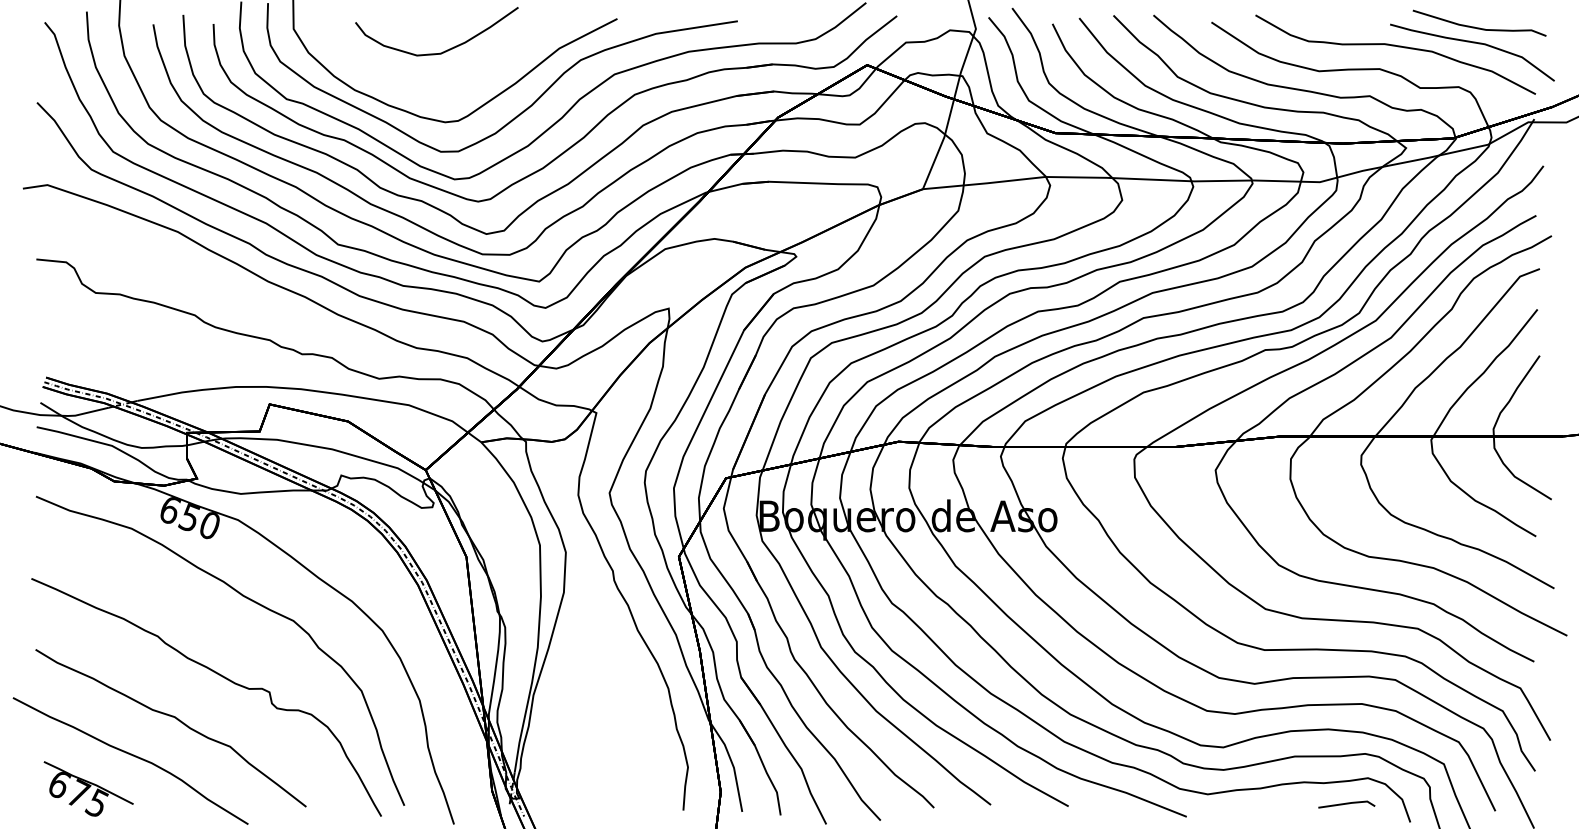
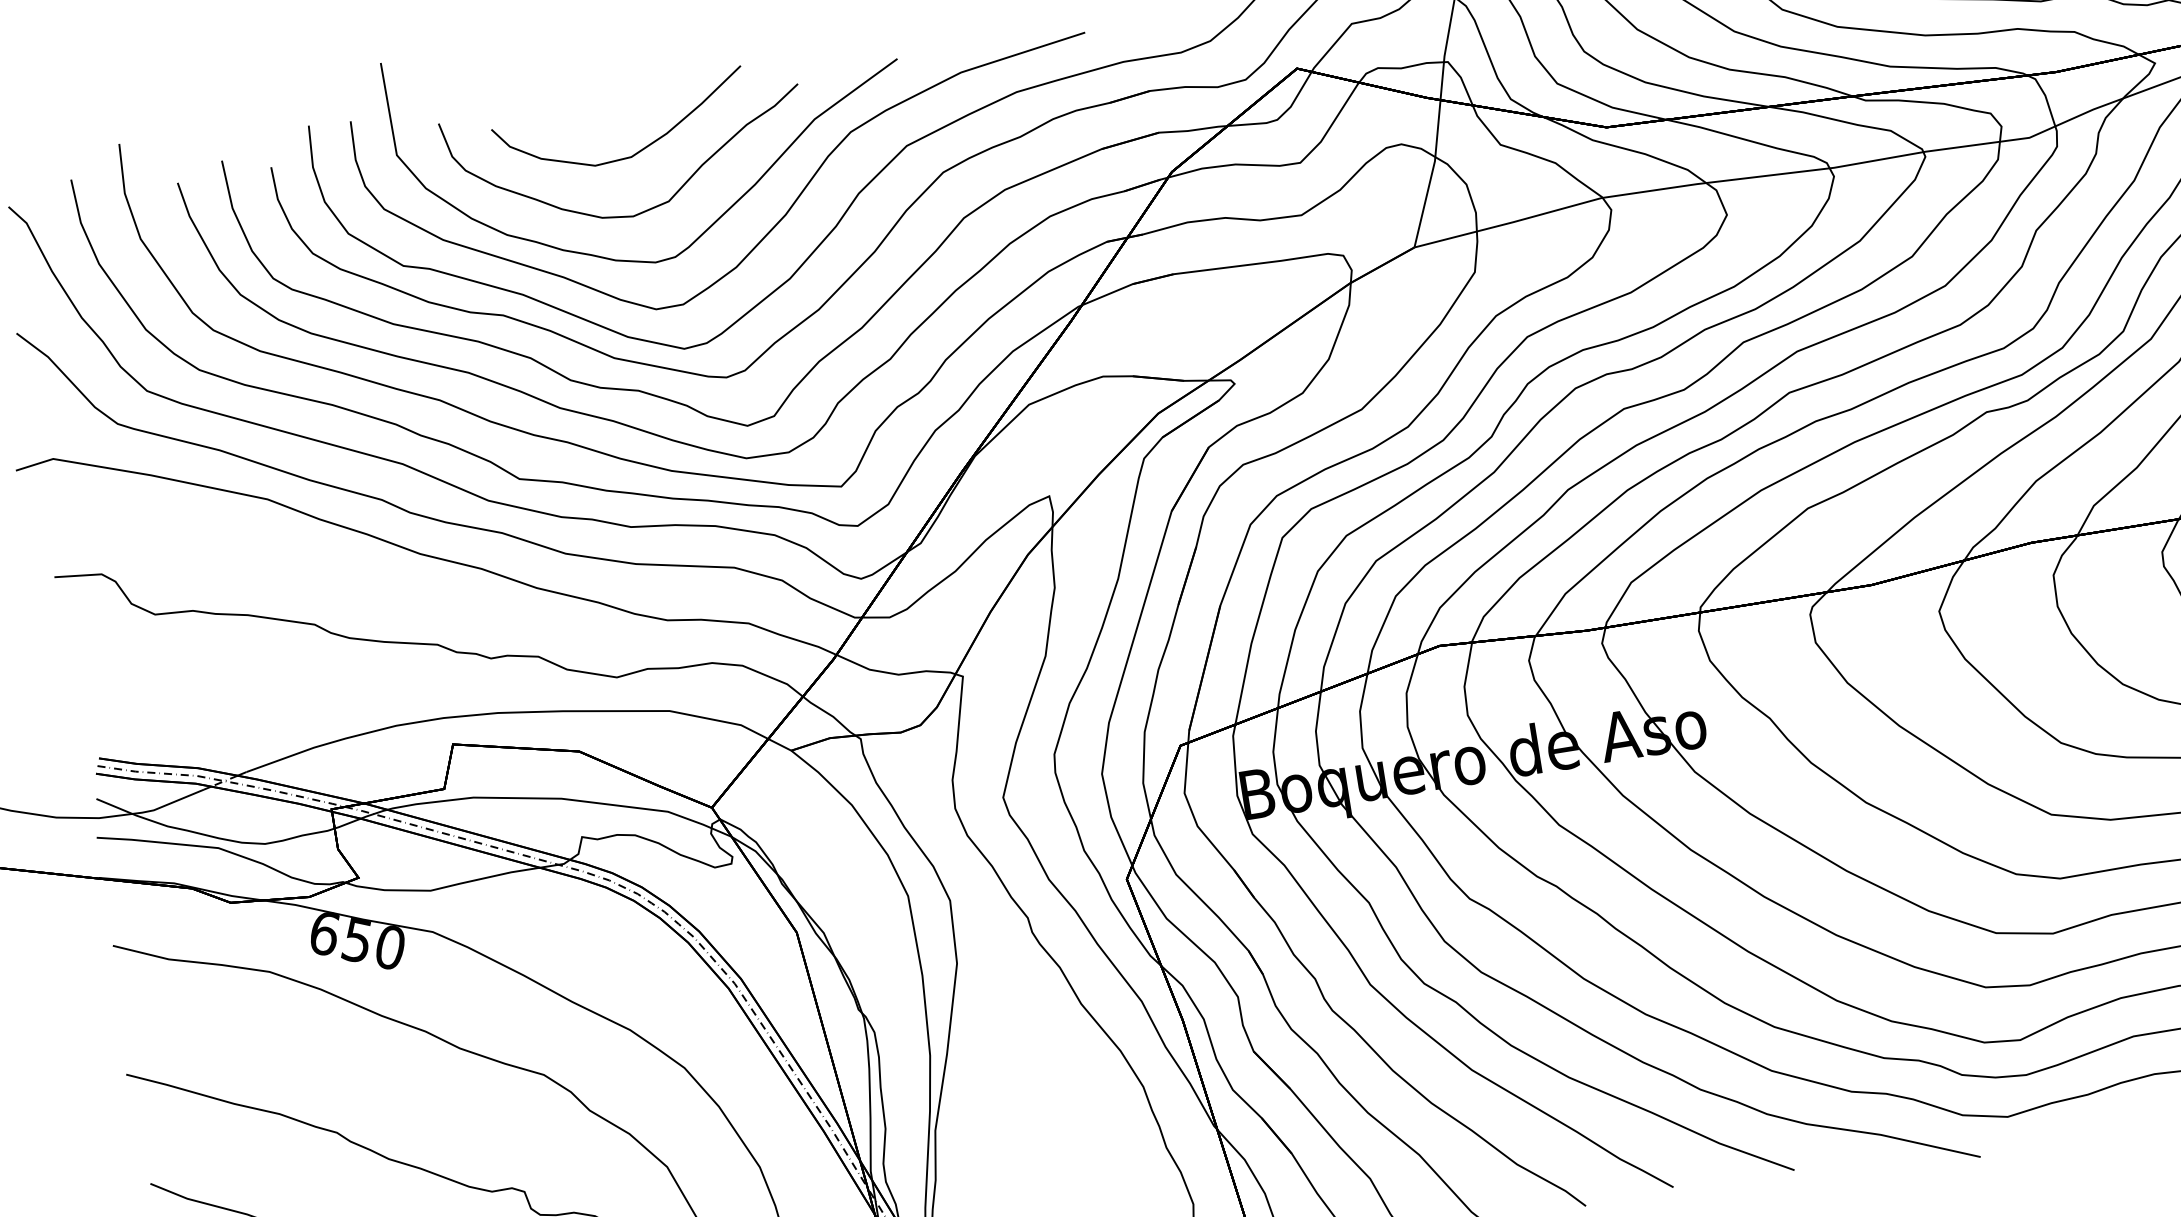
curve: (445, 87) -> (647, 208), added

